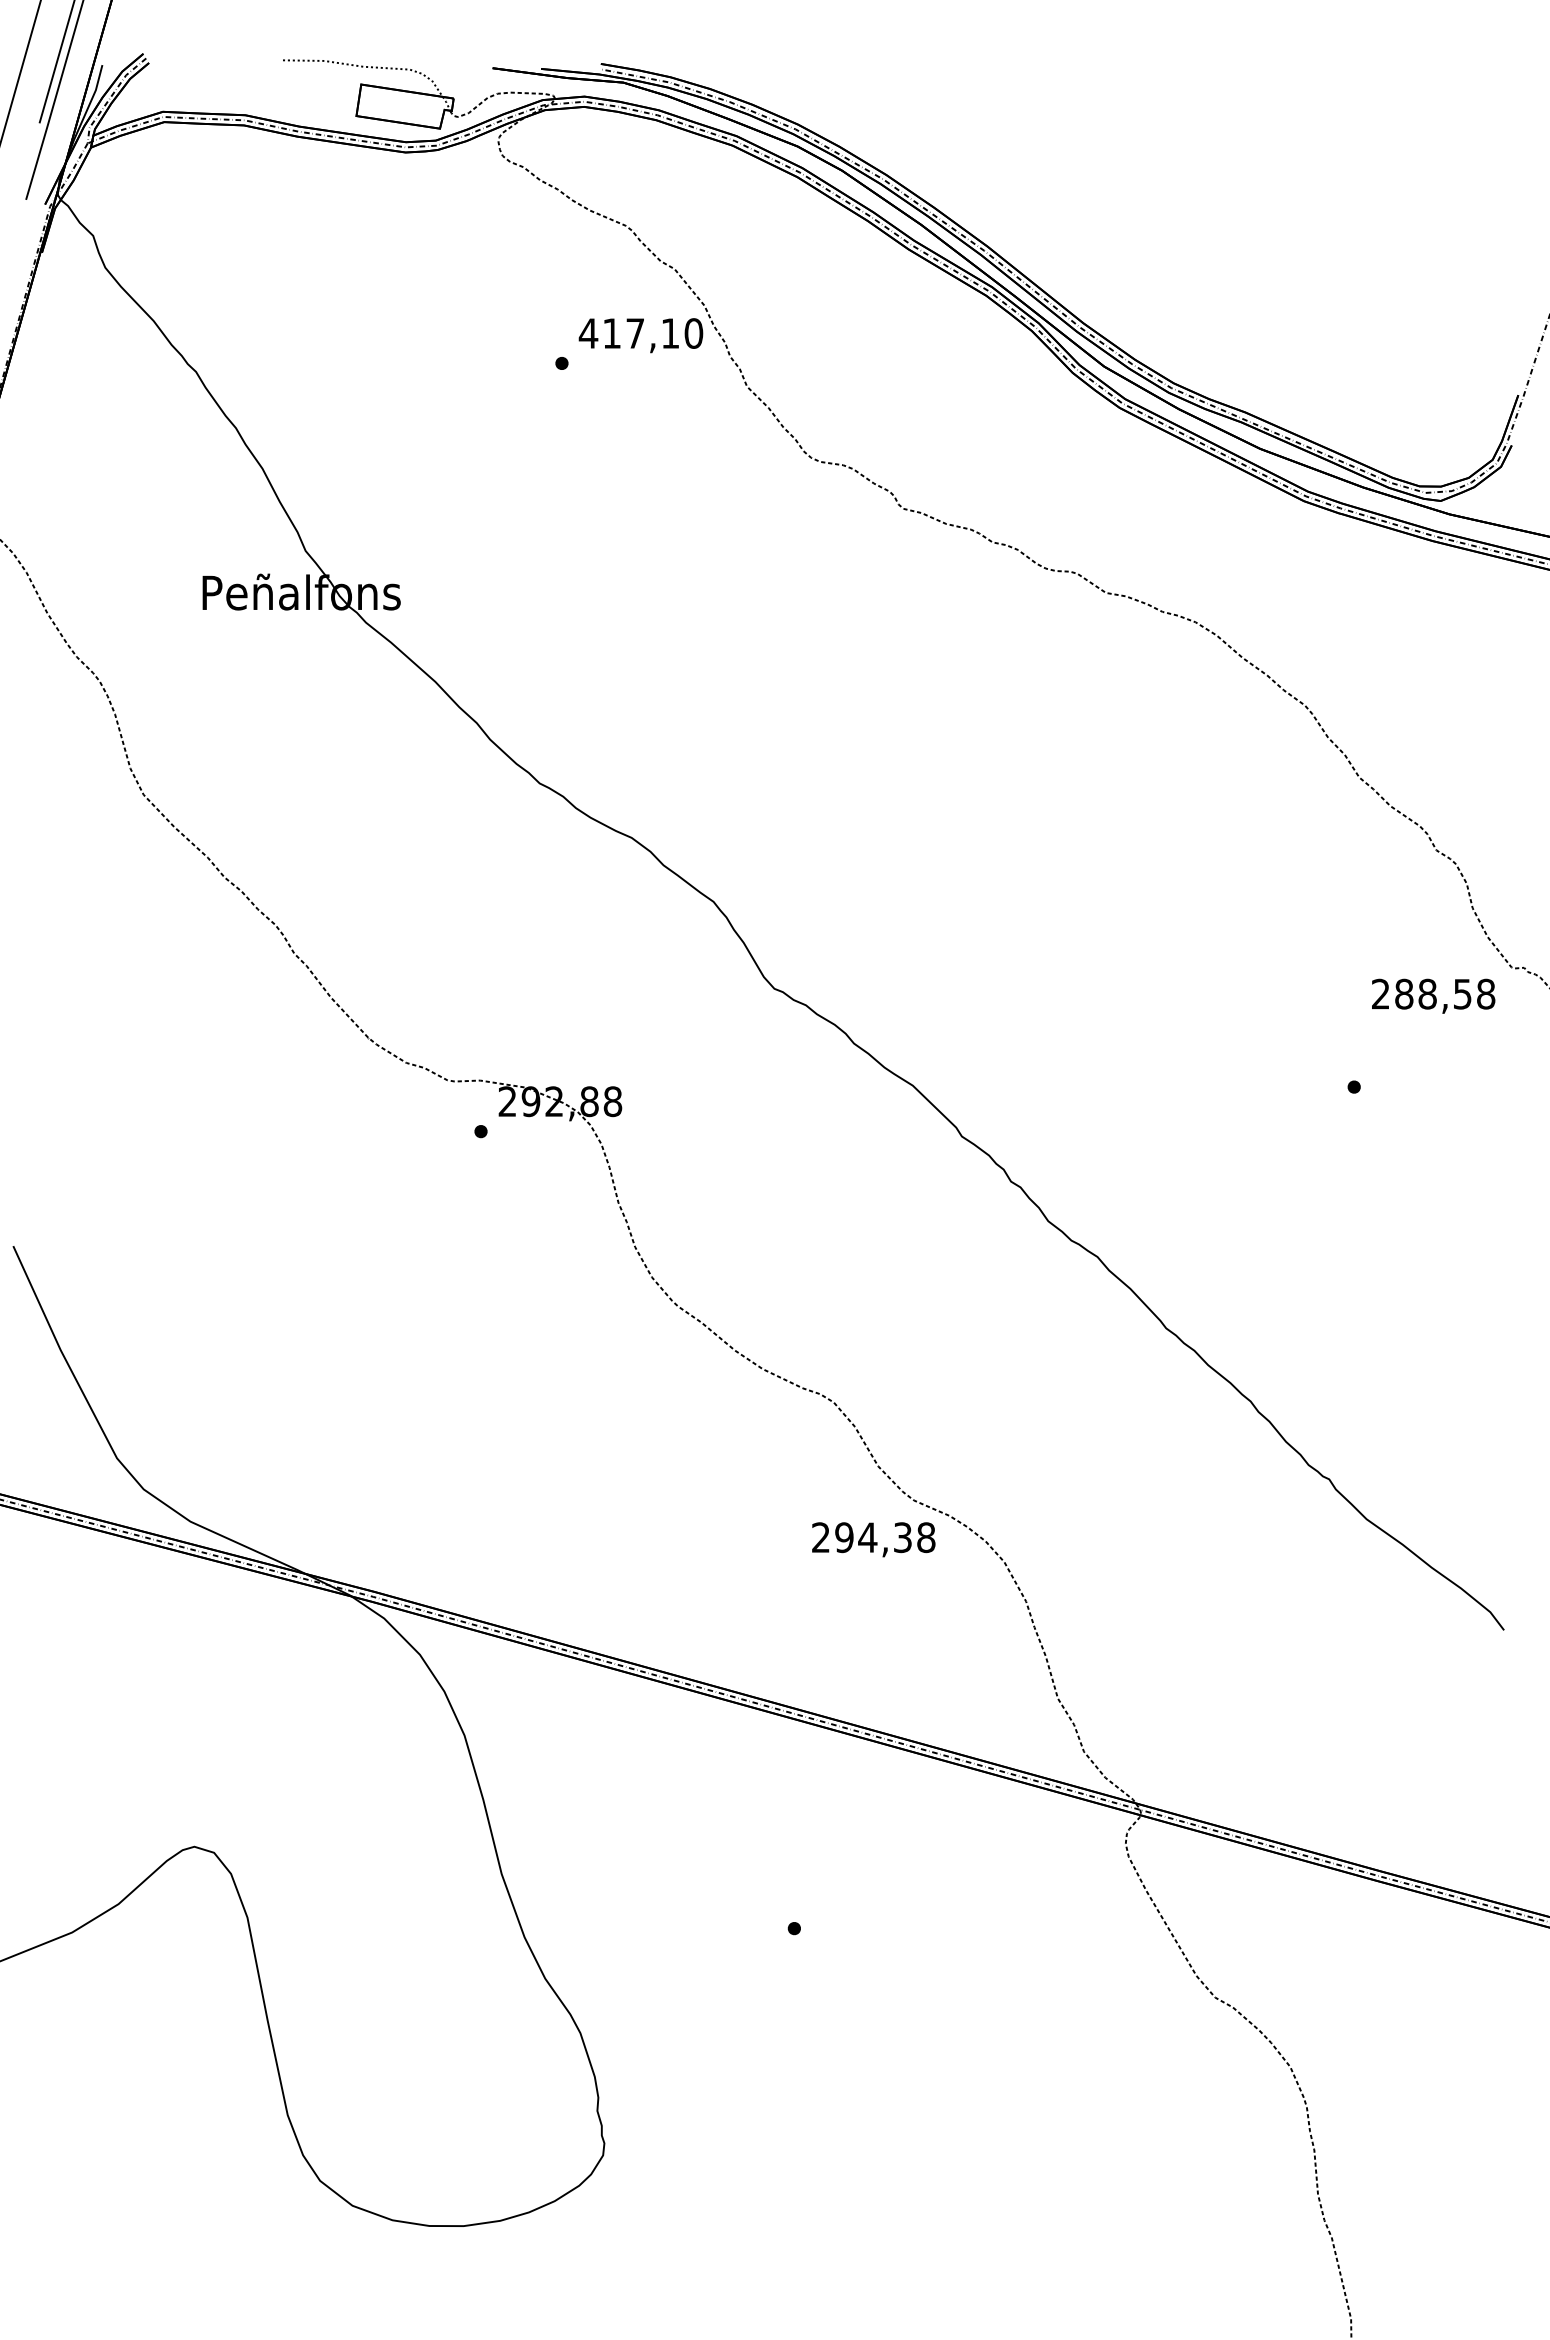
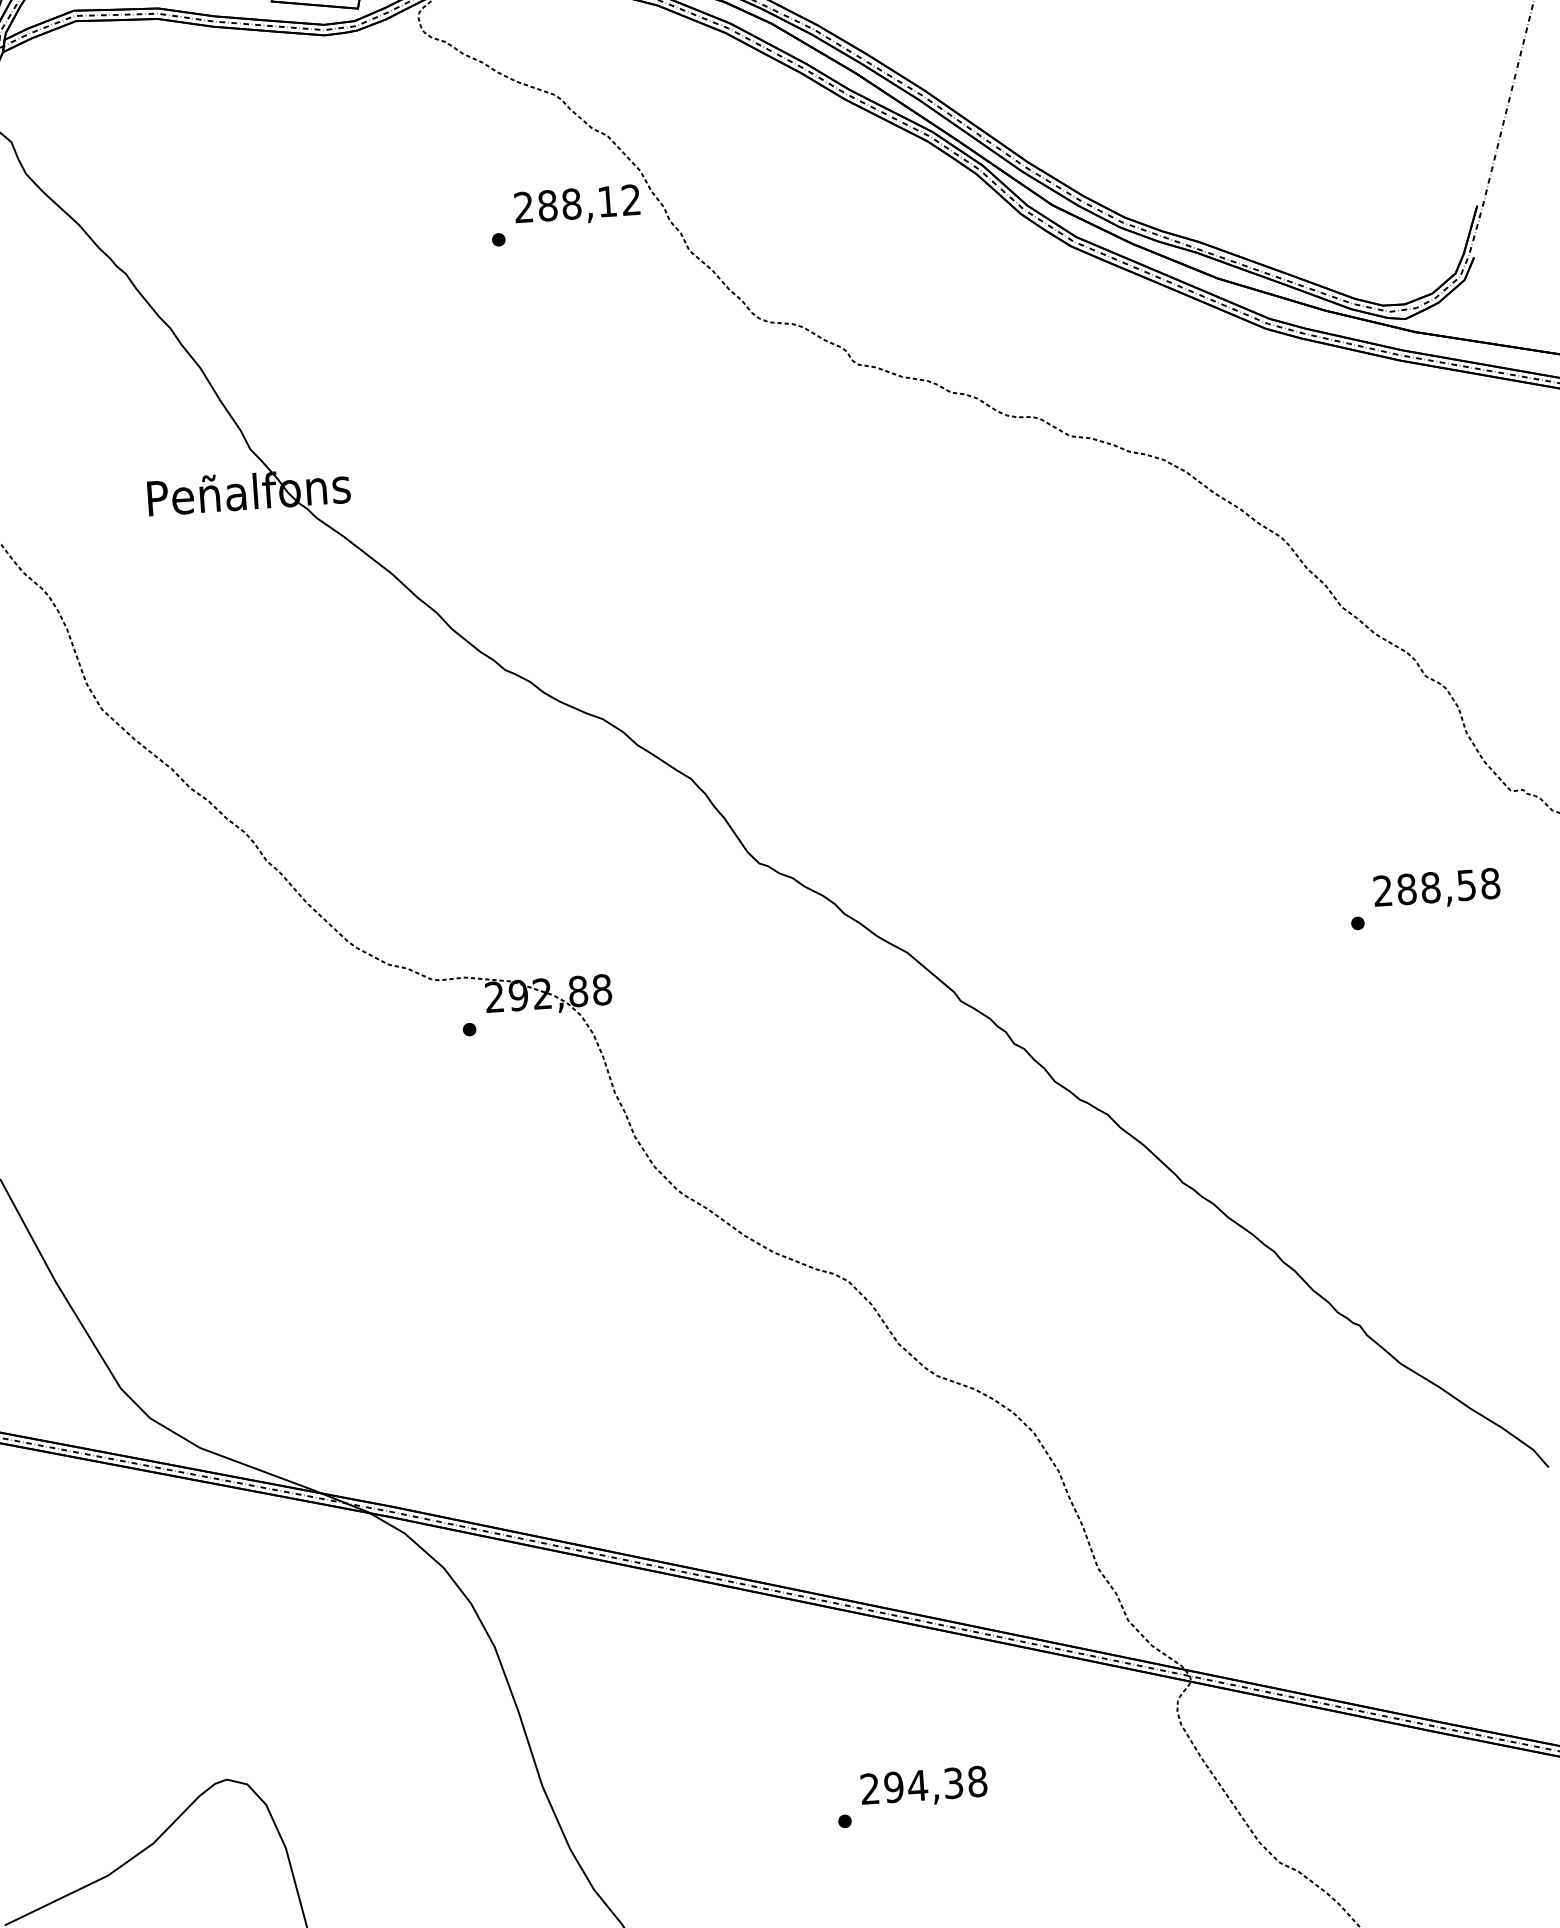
text: (640, 333) -> (576, 203), 417,10 -> 288,12
text: (1433, 995) -> (1436, 888), moved
text: (873, 1539) -> (923, 1787), moved

